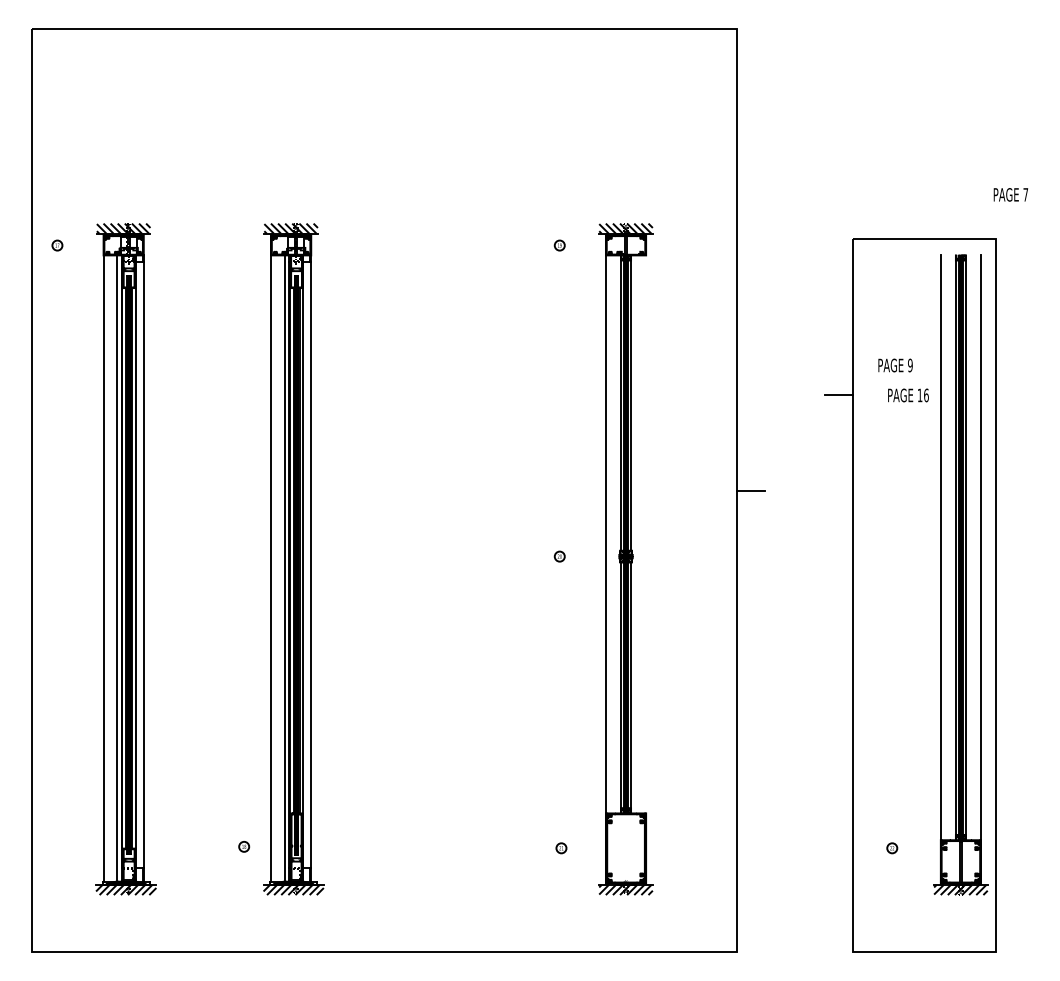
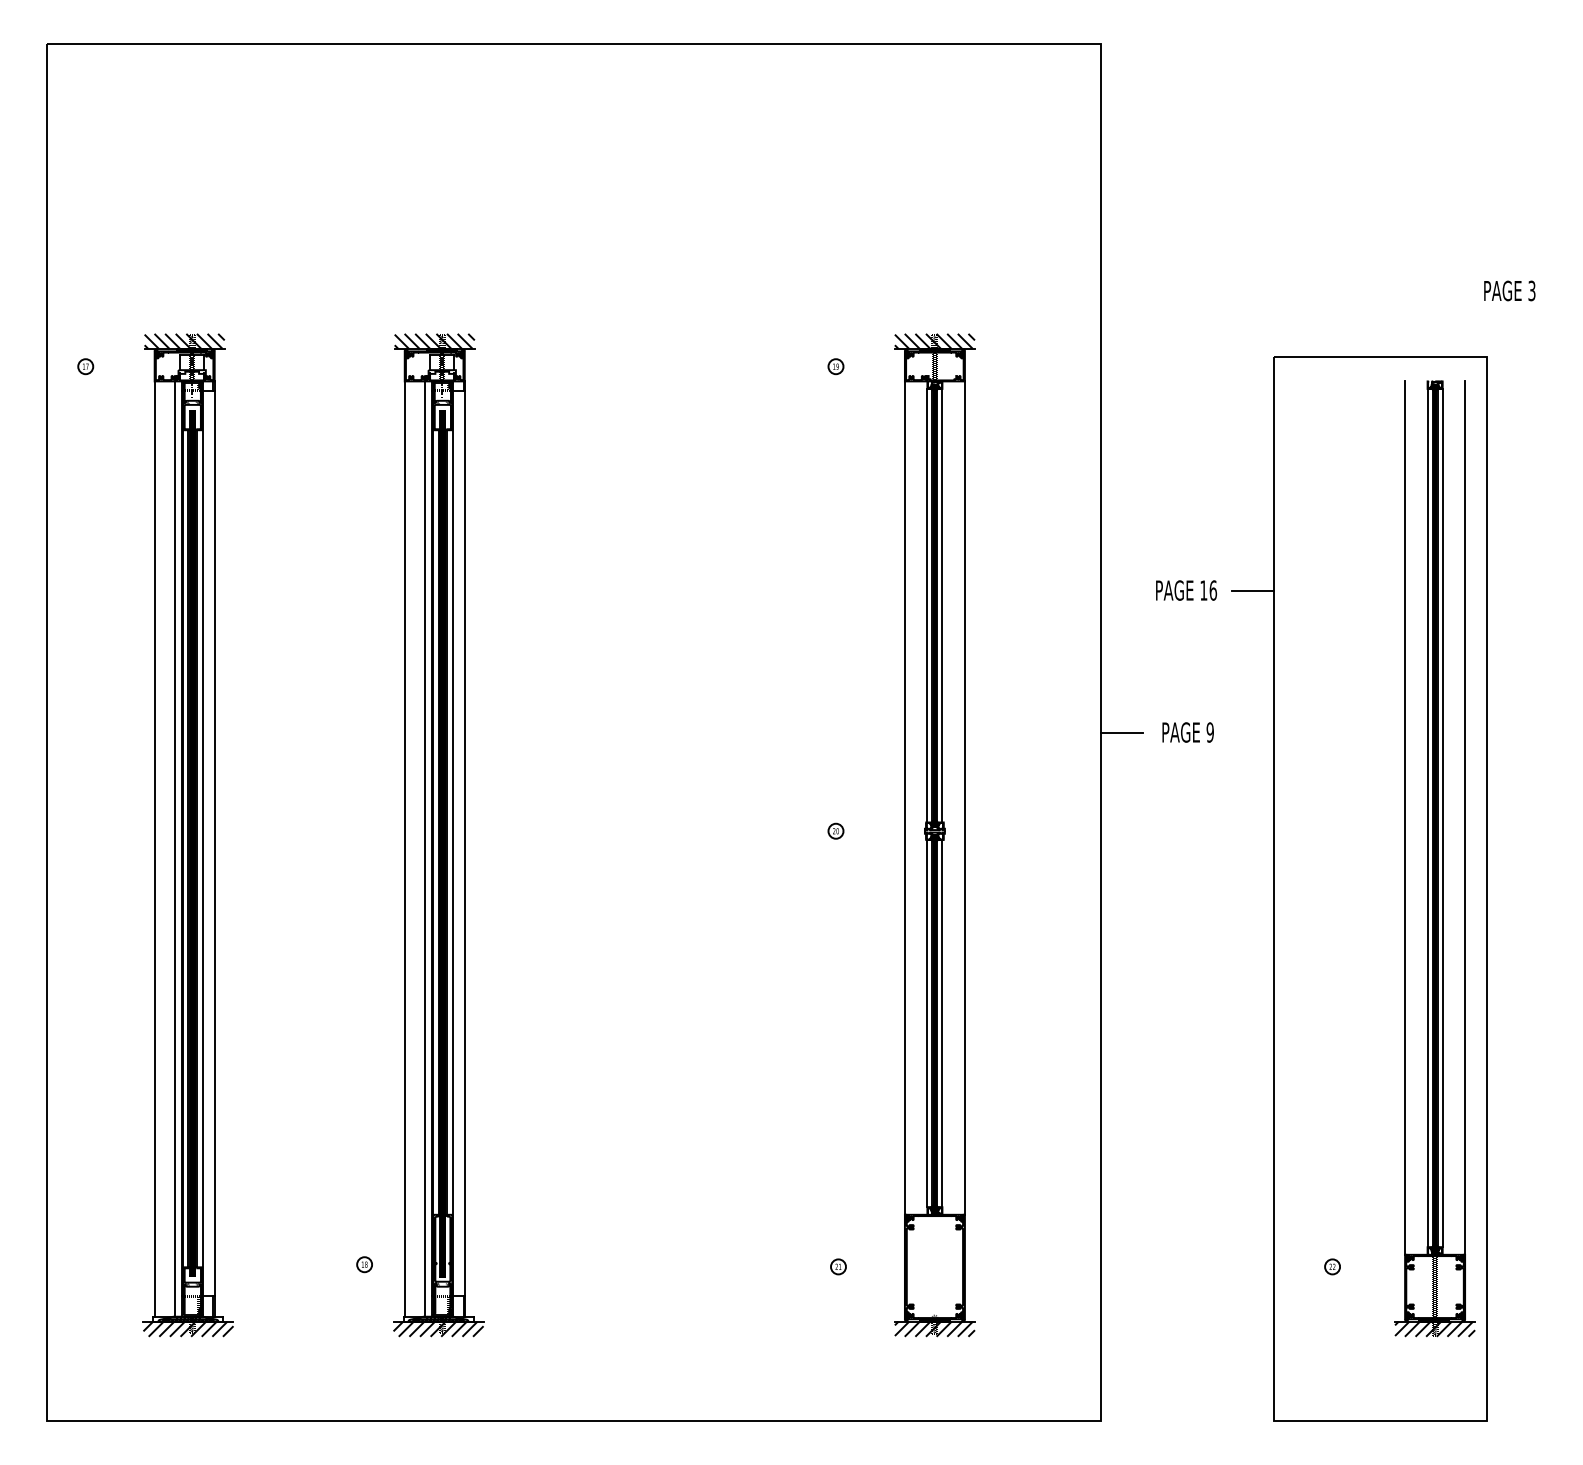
text: (1025, 194) -> (1531, 290), 7 -> 3
text: (895, 365) -> (1188, 732), moved
text: (908, 395) -> (1186, 590), moved
line: (646, 534) -> (965, 798), added

